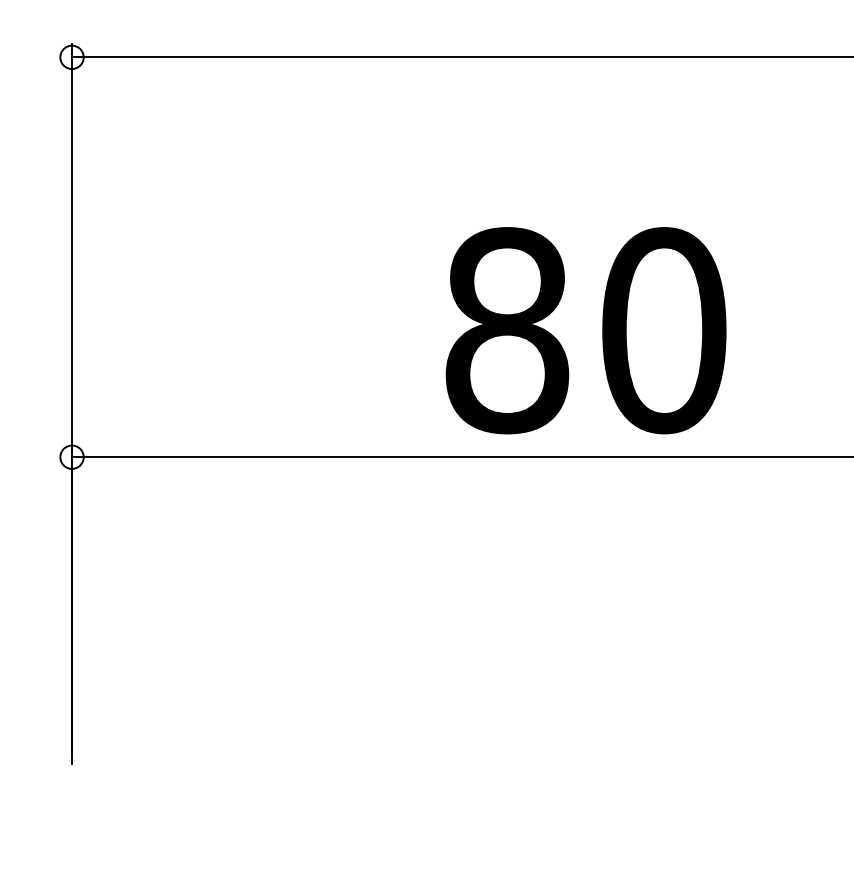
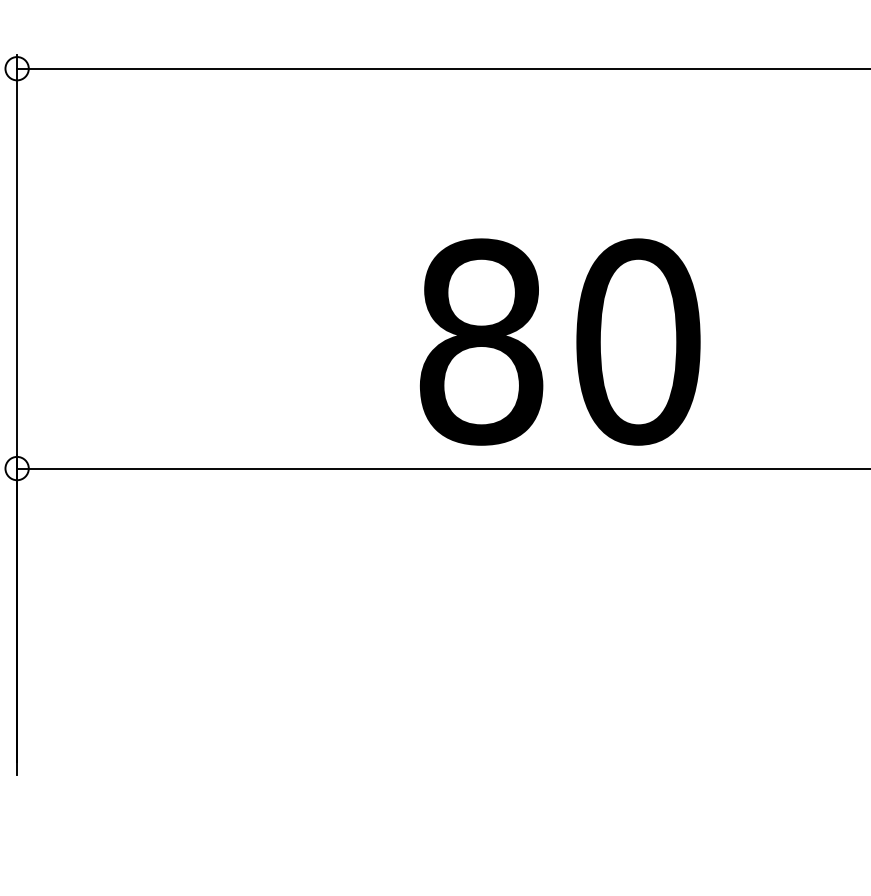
text: (586, 330) -> (560, 341), moved

